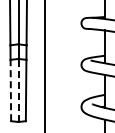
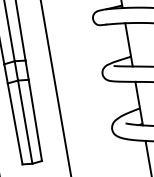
line: (18, 89) -> (25, 120), dashed -> solid
line: (10, 90) -> (14, 123), dashed -> solid

